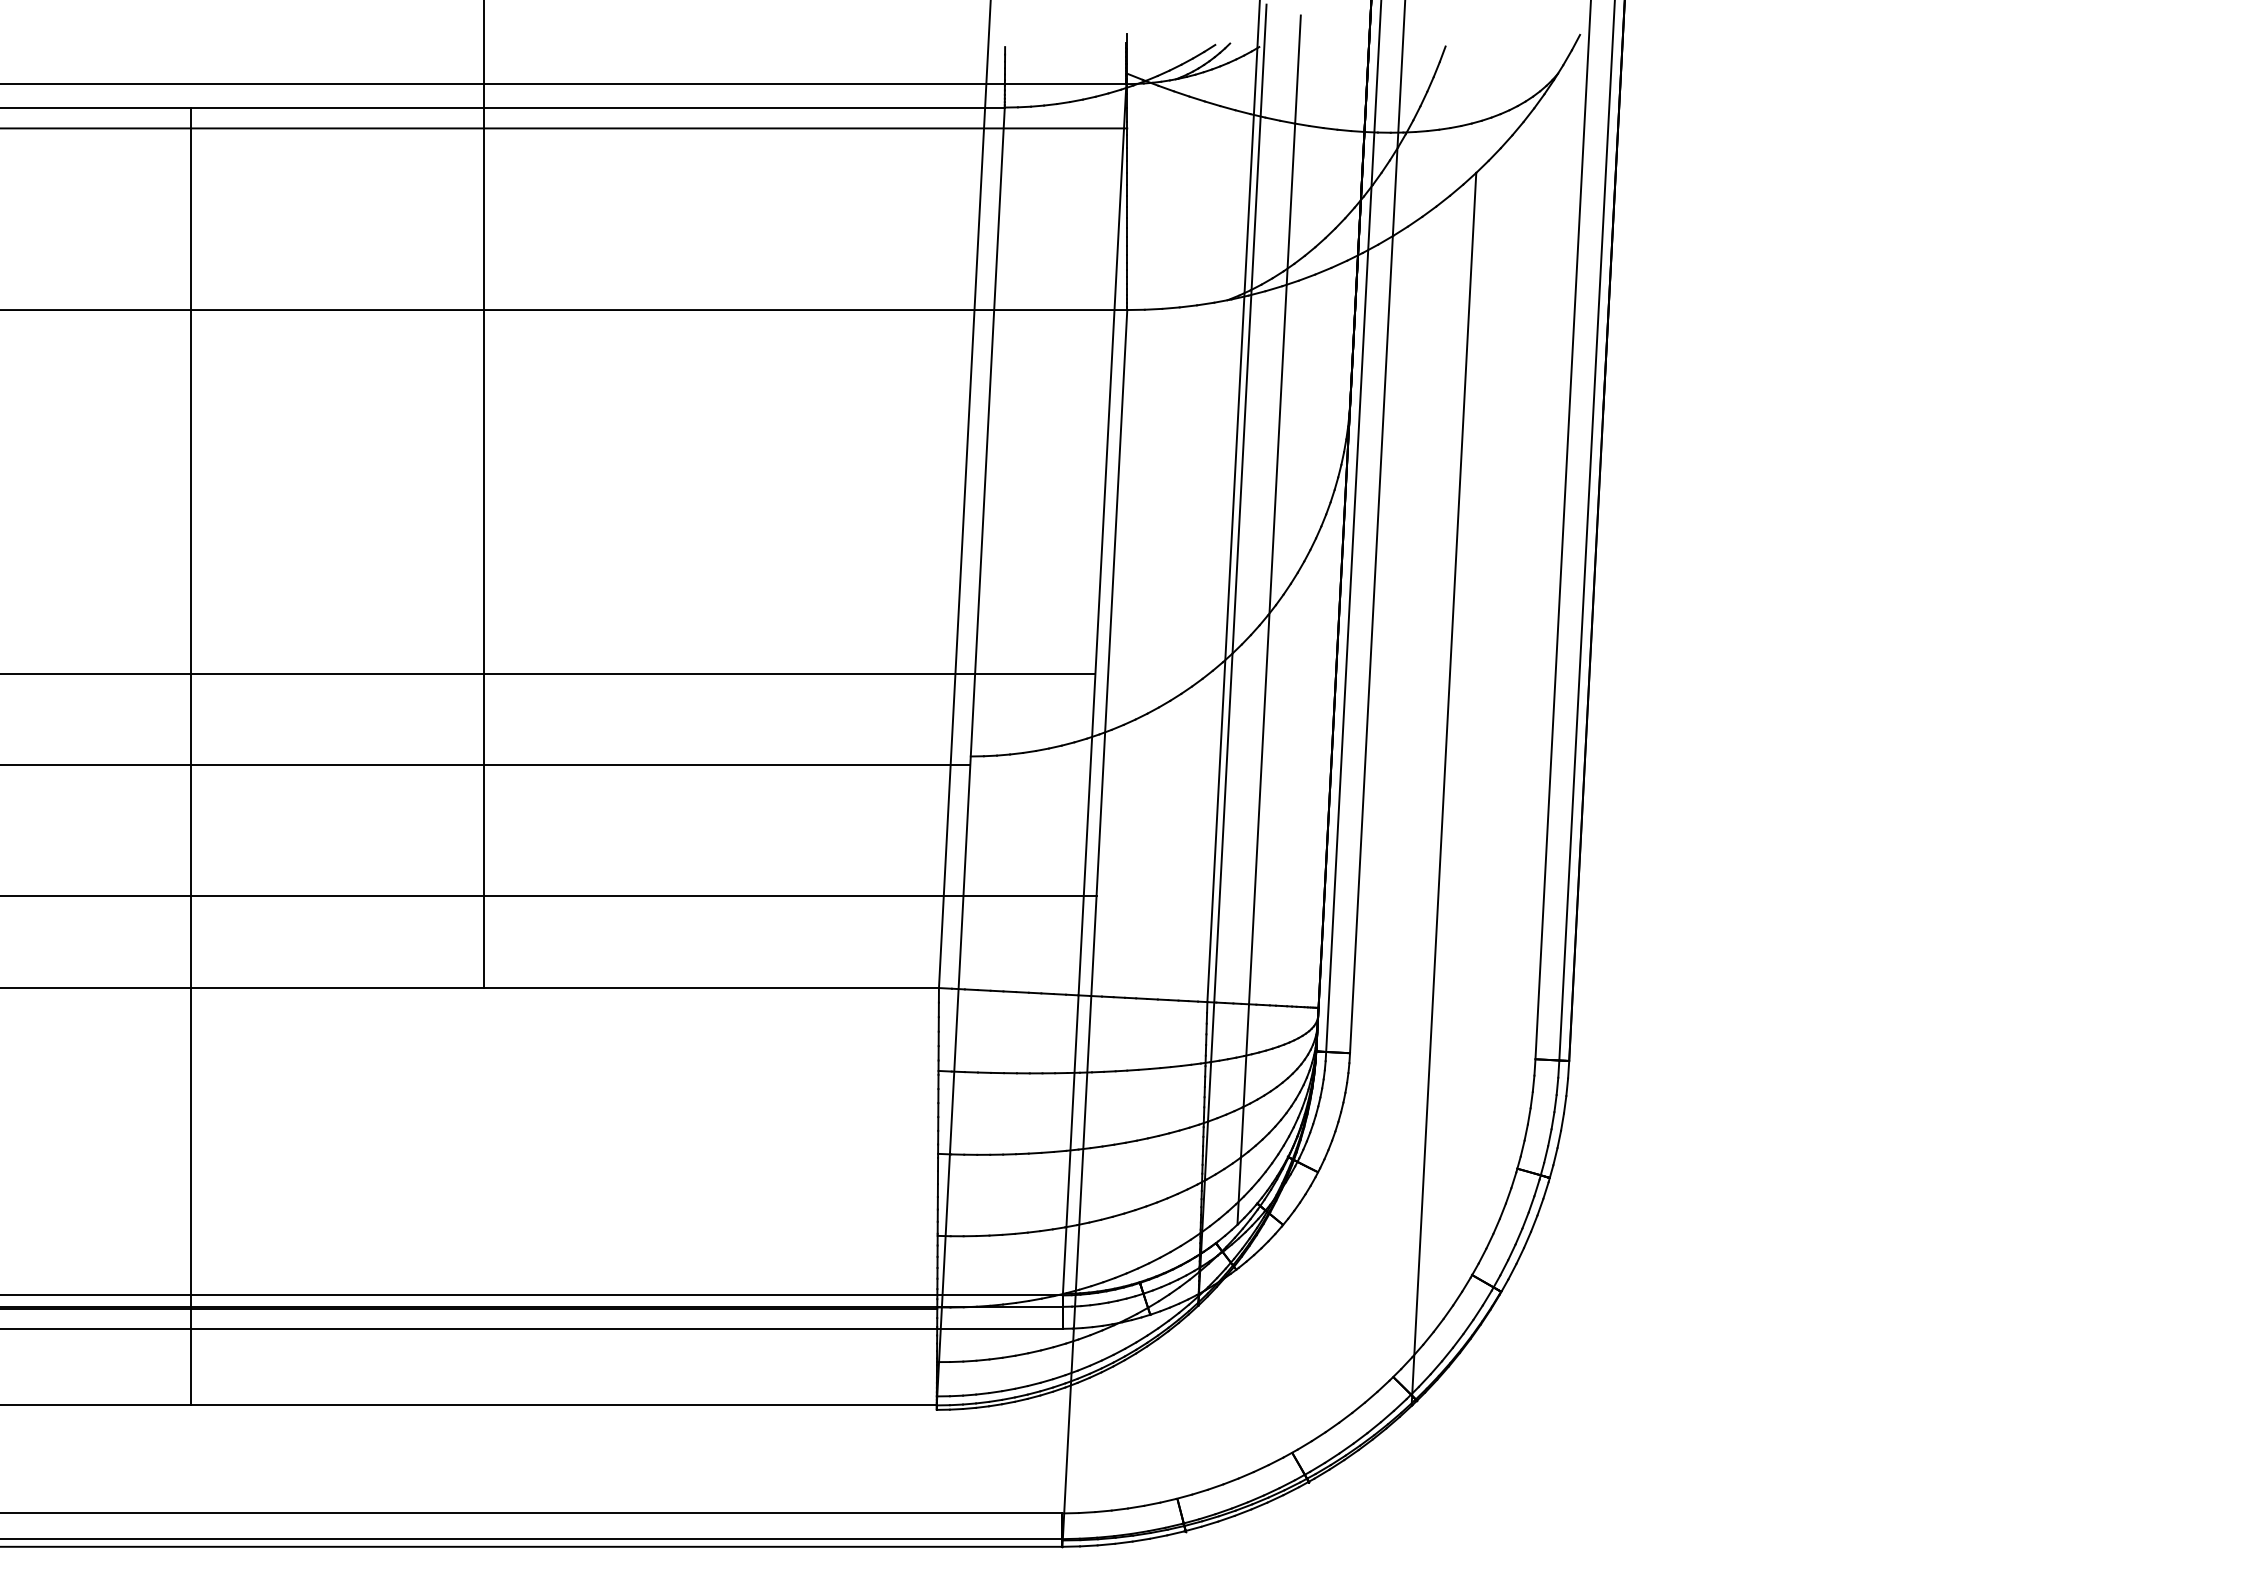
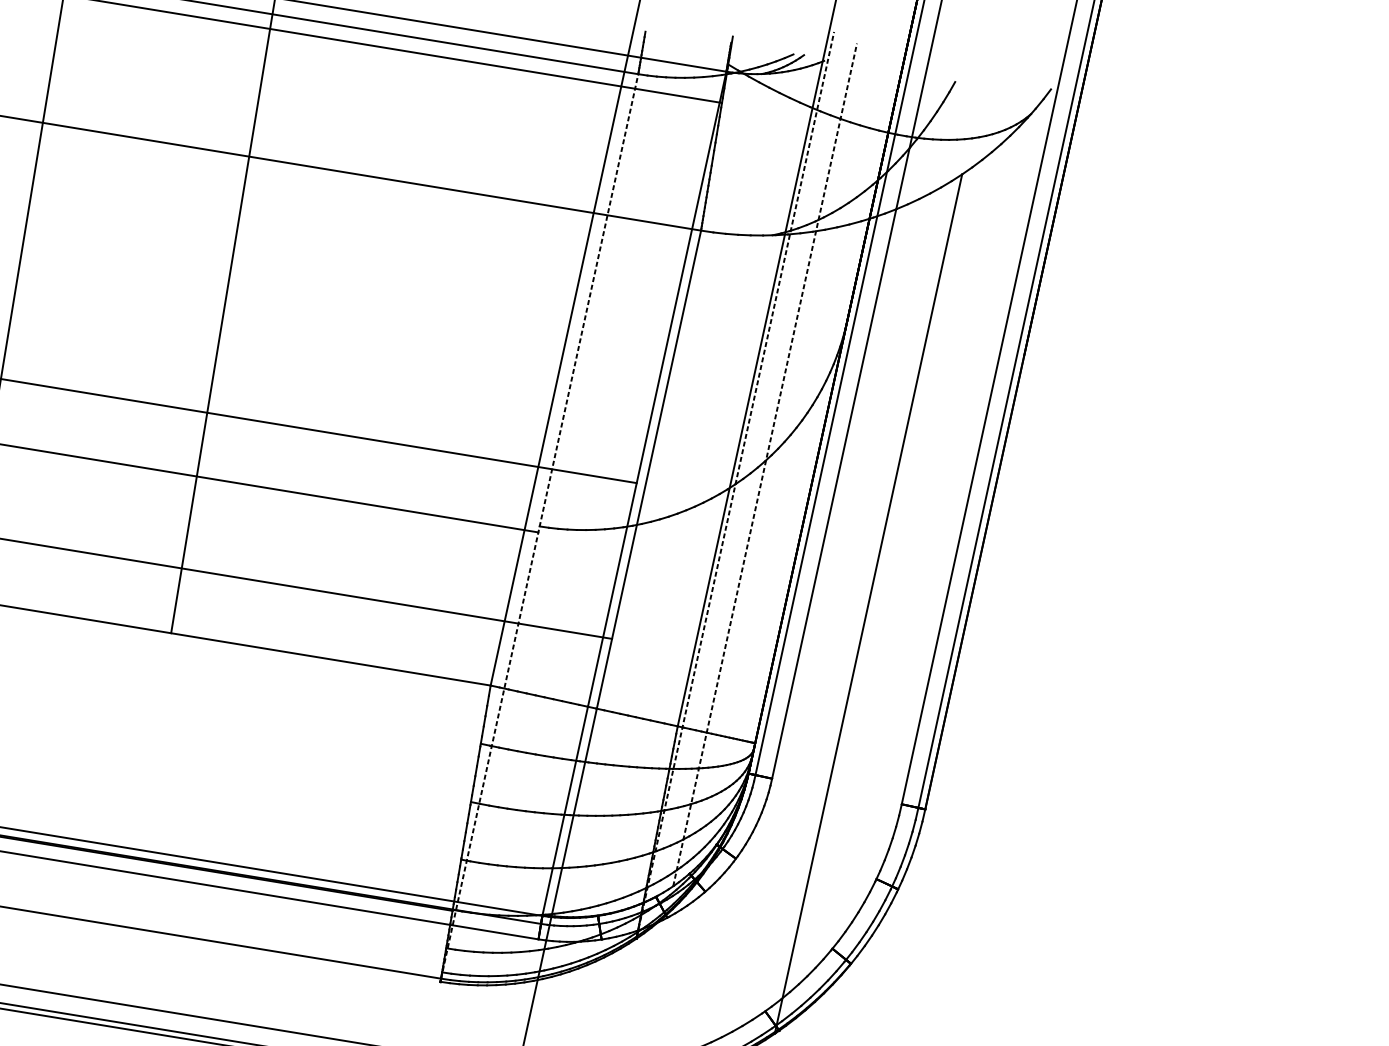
line: (1269, 619) -> (765, 464), solid -> dashed
line: (1232, 653) -> (735, 484), solid -> dashed
line: (970, 756) -> (539, 526), solid -> dashed

